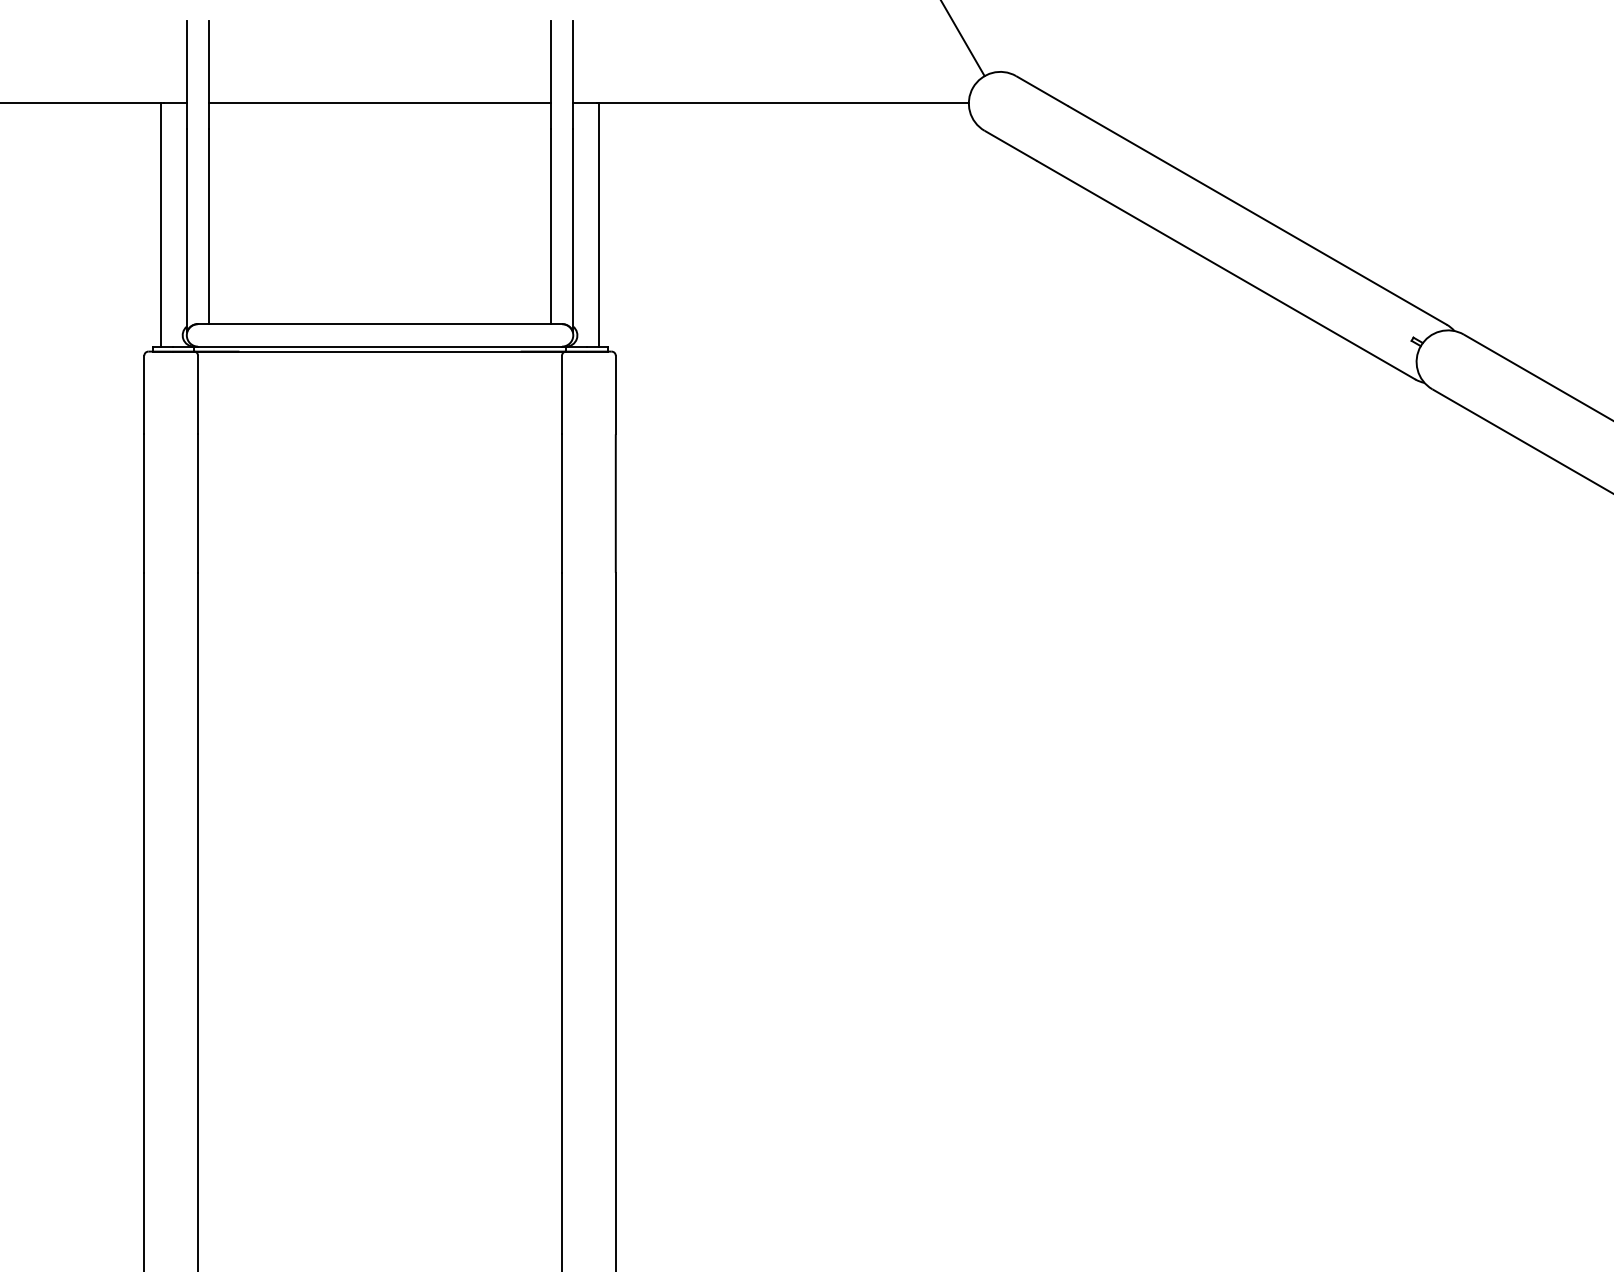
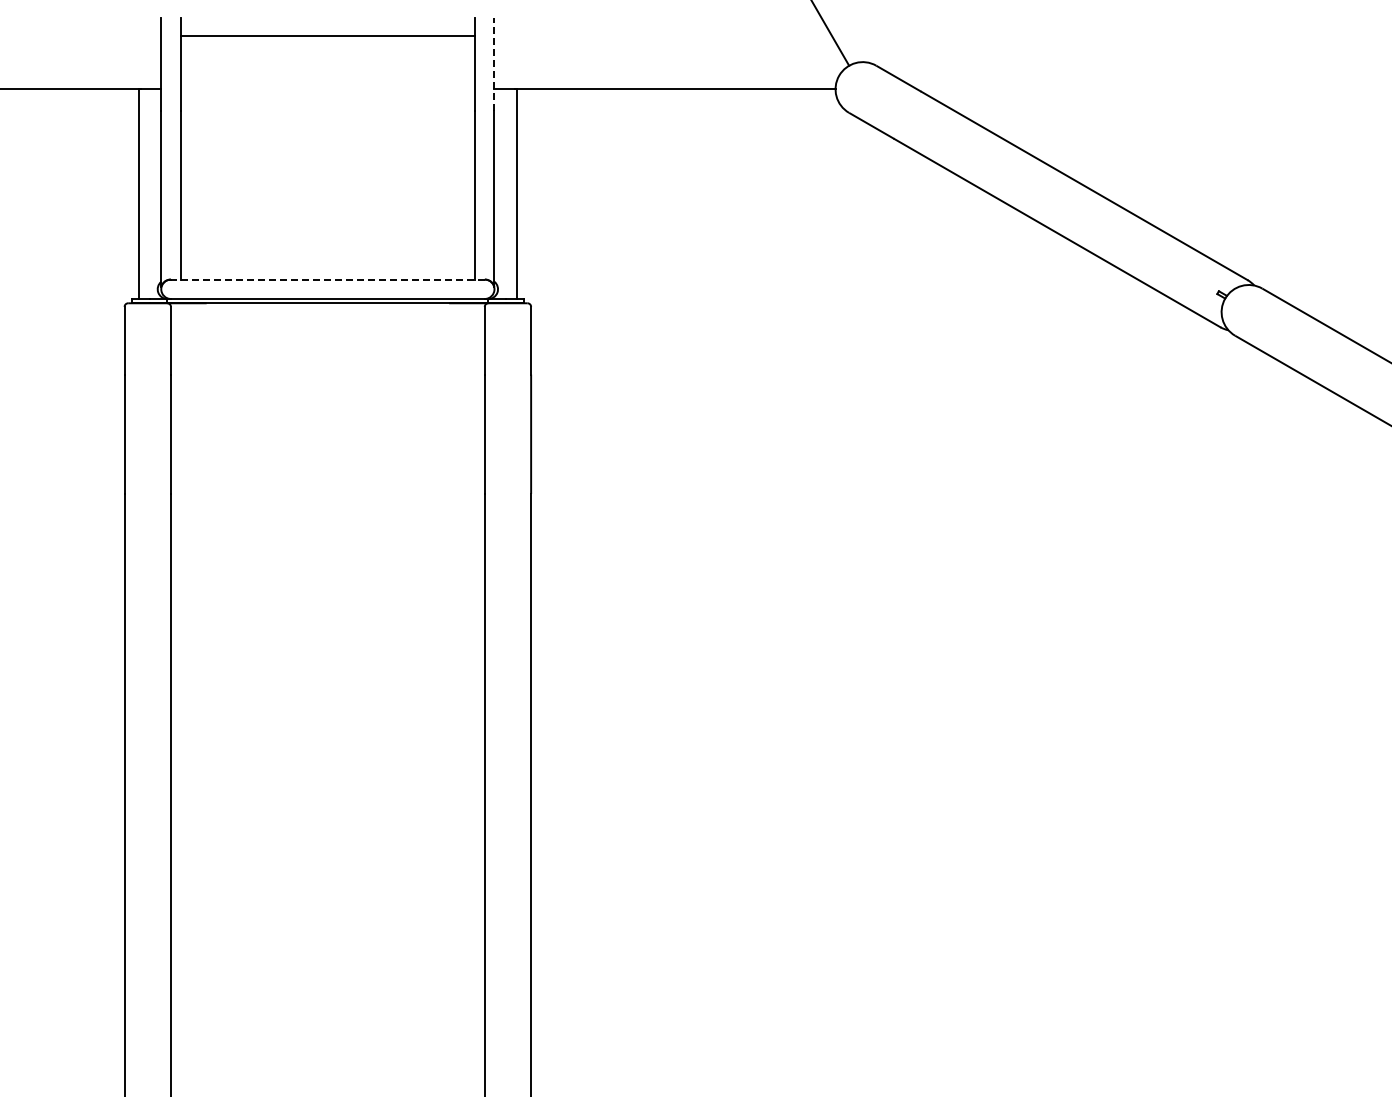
line: (573, 74) -> (494, 64), solid -> dashed
line: (379, 103) -> (327, 36), moved
line: (379, 324) -> (327, 279), solid -> dashed

